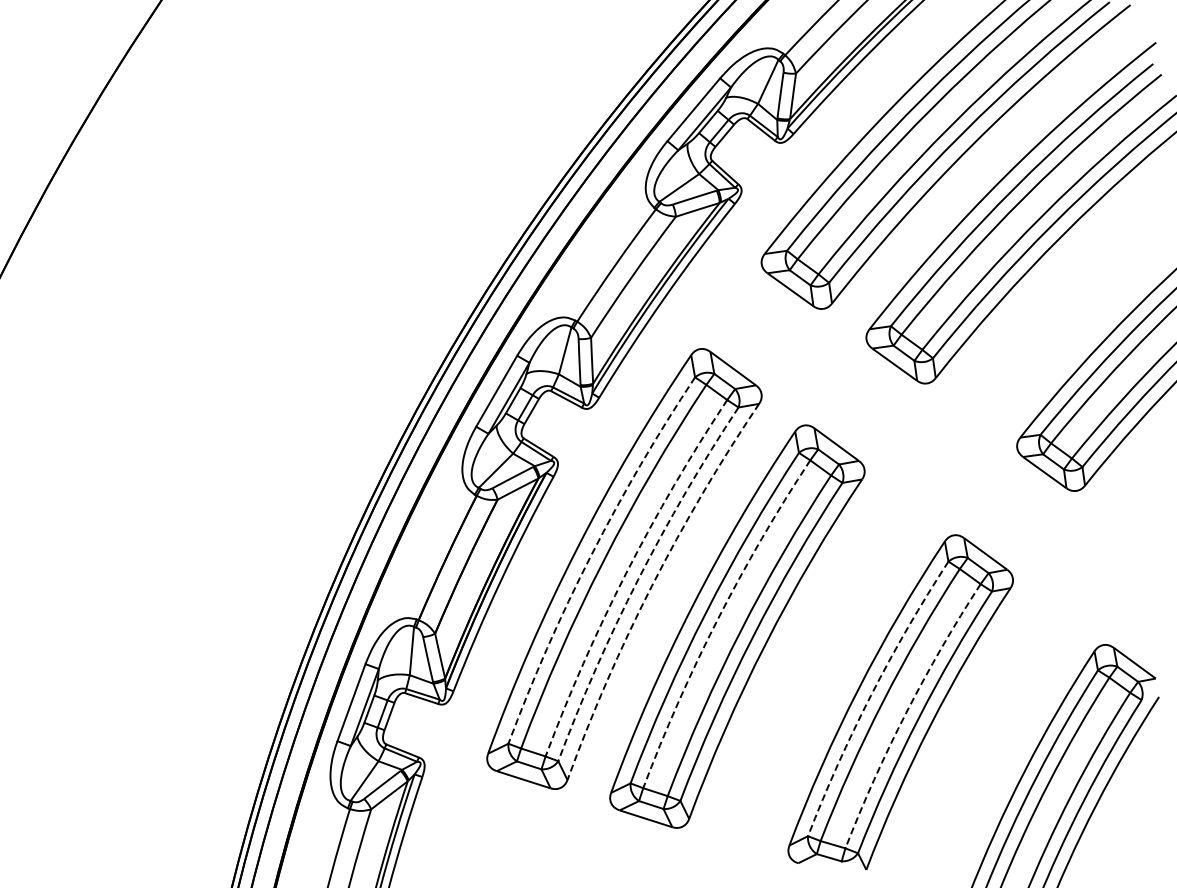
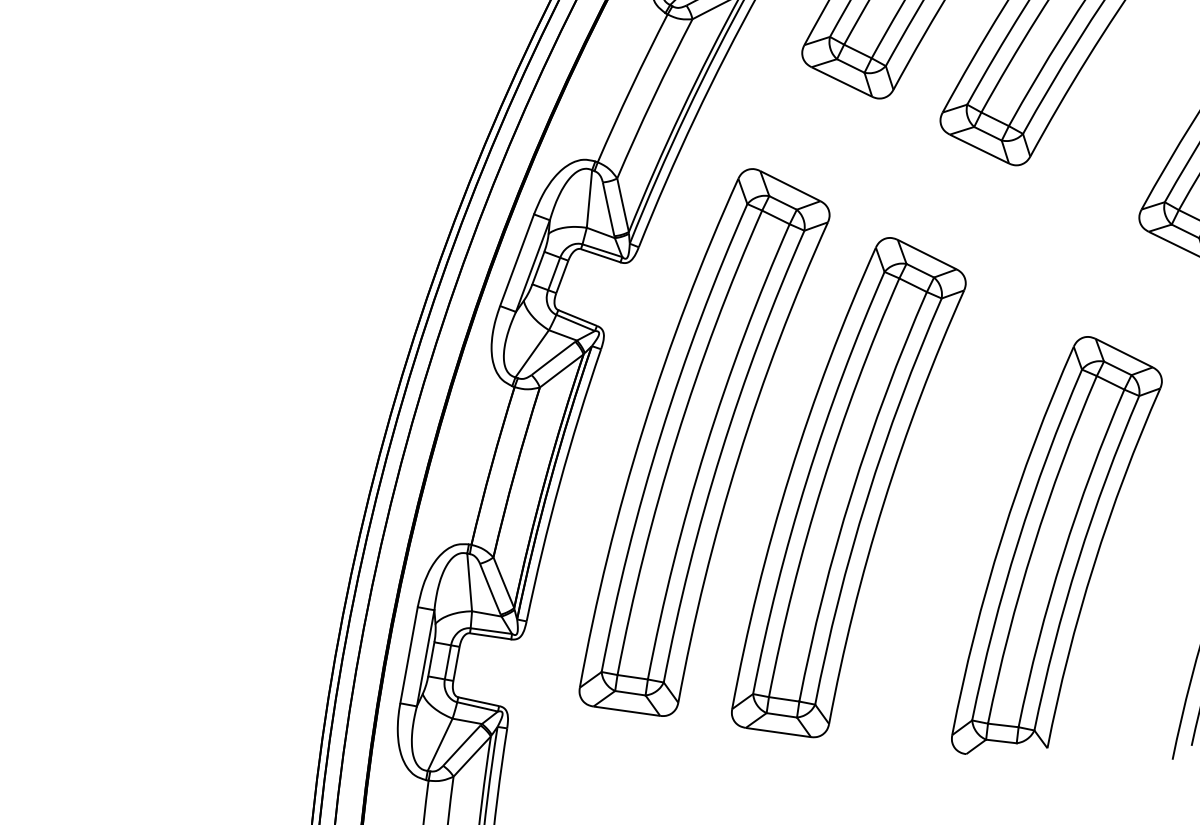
arc: (591, 555) -> (661, 434), dashed -> solid
arc: (626, 573) -> (706, 448), dashed -> solid
arc: (638, 579) -> (721, 452), dashed -> solid
arc: (651, 586) -> (738, 458), dashed -> solid
arc: (717, 619) -> (822, 484), dashed -> solid
arc: (871, 695) -> (1018, 542), dashed -> solid
arc: (906, 712) -> (1063, 555), dashed -> solid

